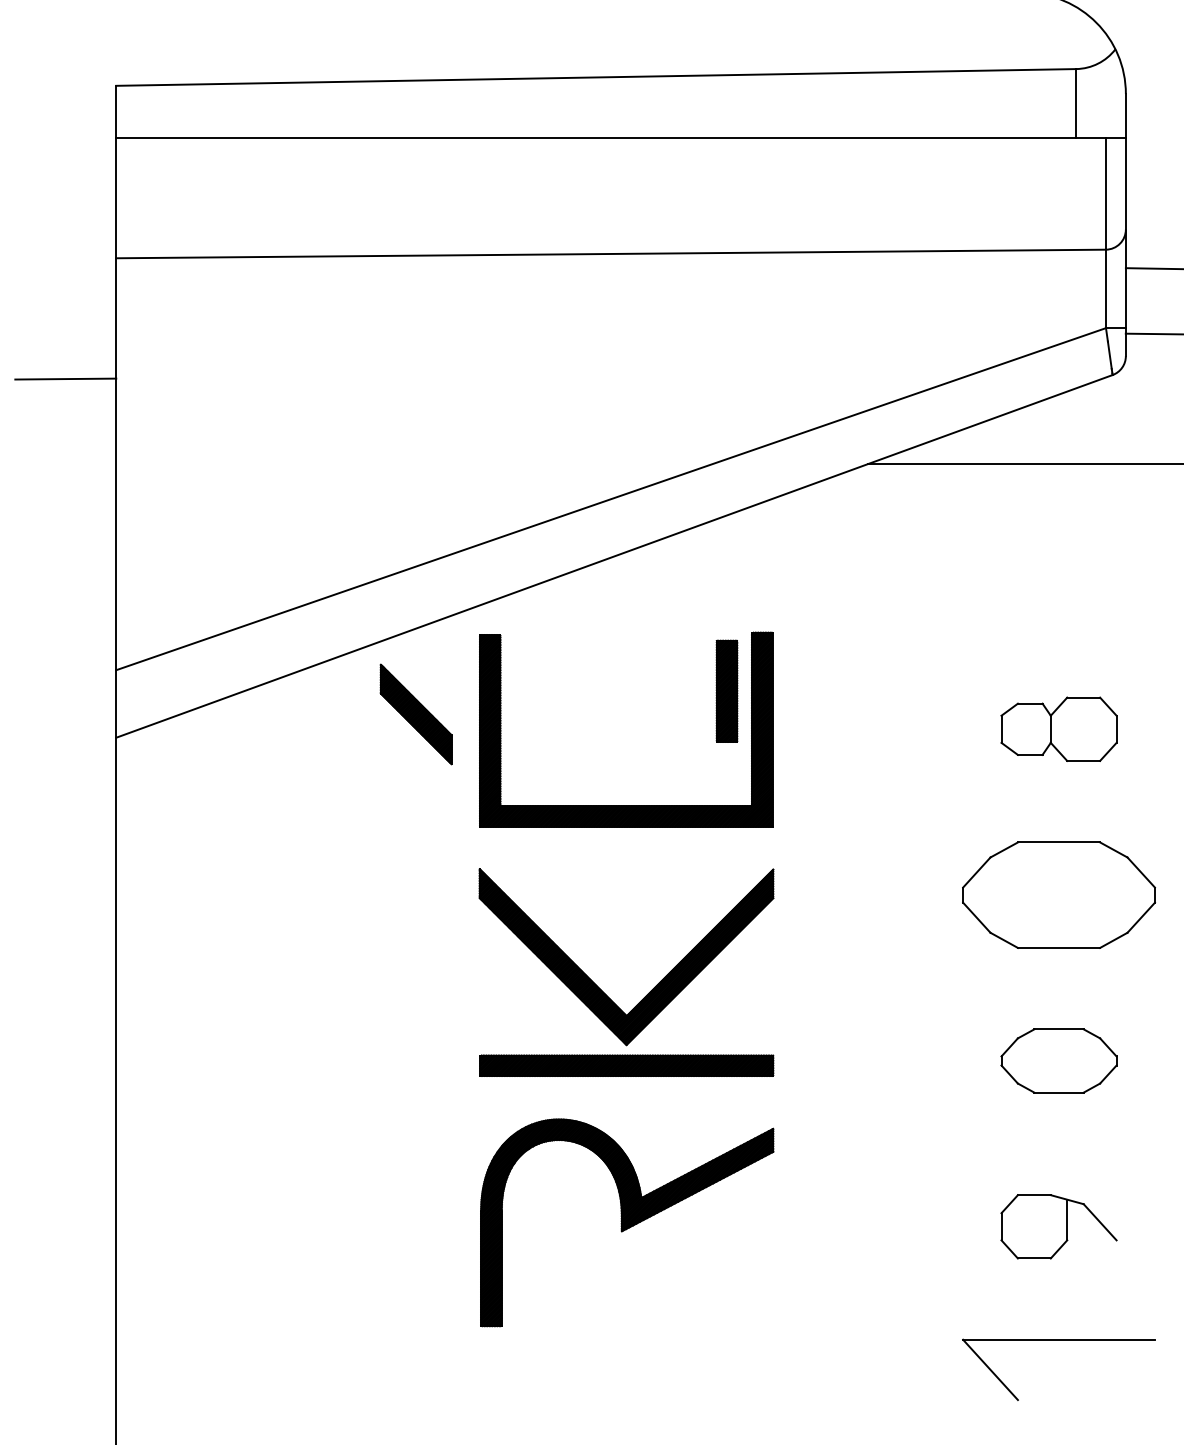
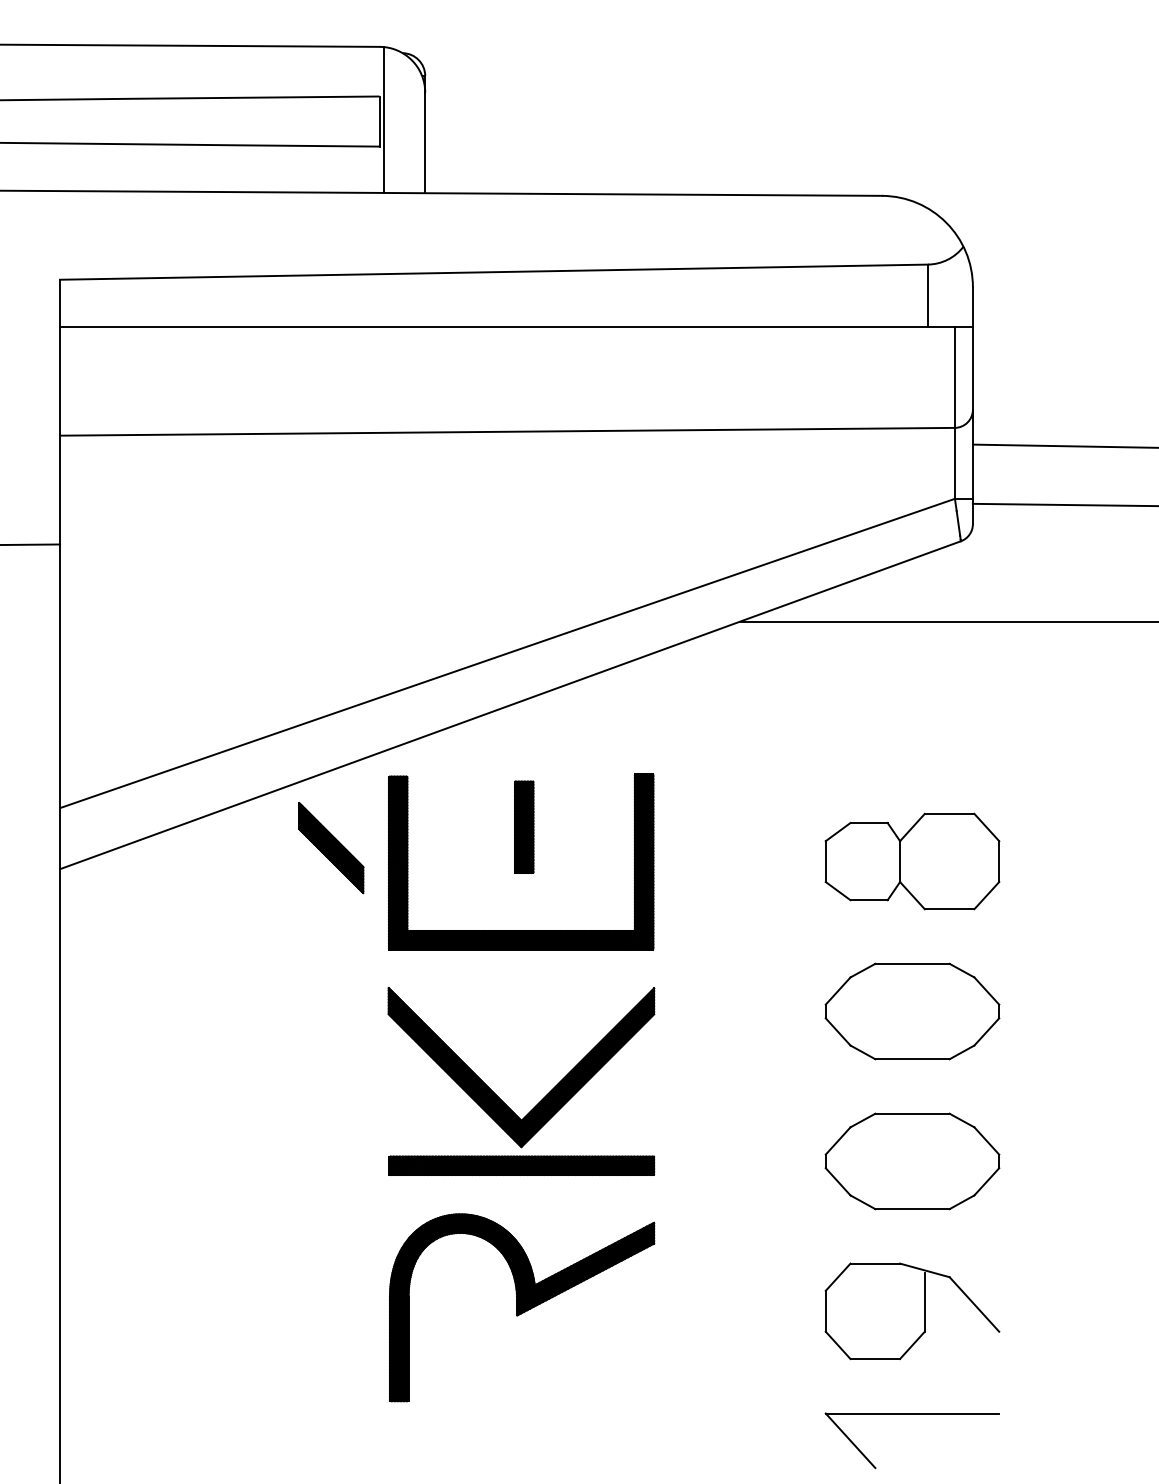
part: (727, 690) -> (524, 826), moved
part: (1059, 729) -> (912, 861), size x1.67
part: (1059, 1061) -> (912, 1161), size x1.67
part: (1059, 1226) -> (912, 1311), size x1.67

